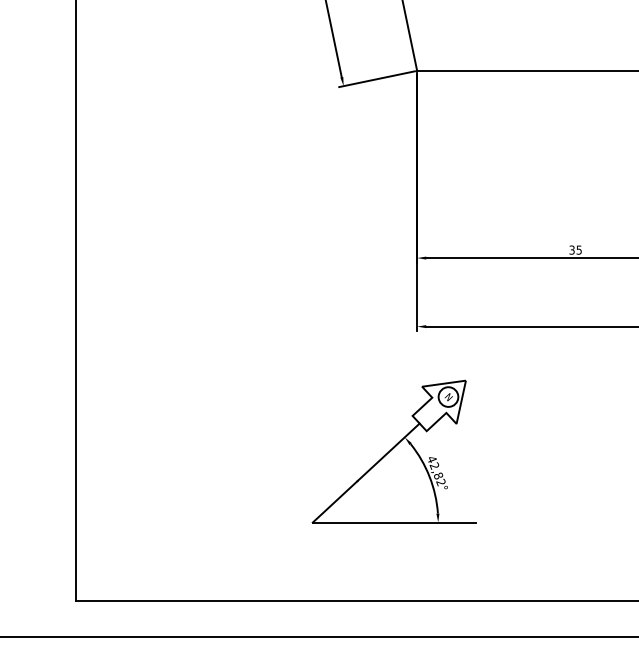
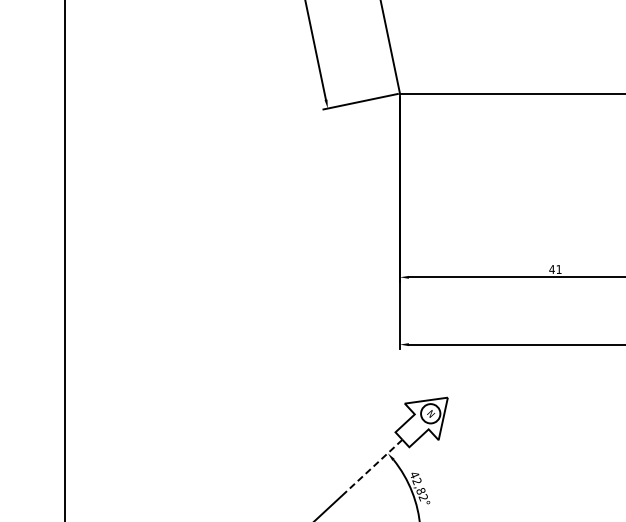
text: (575, 249) -> (555, 268), 35 -> 41
line: (388, 452) -> (371, 468), solid -> dashed

